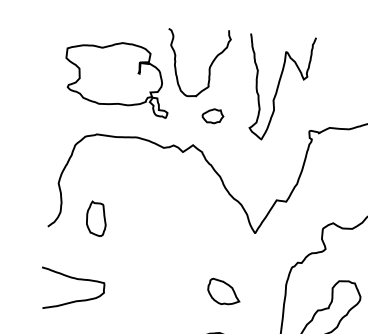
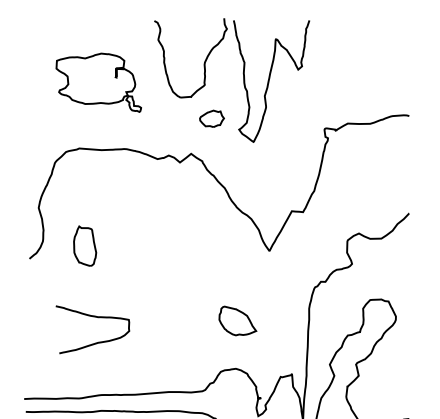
part: (117, 78) -> (98, 82), size x0.7
curve: (278, 88) -> (269, 81), moved
curve: (73, 279) -> (92, 317), moved

